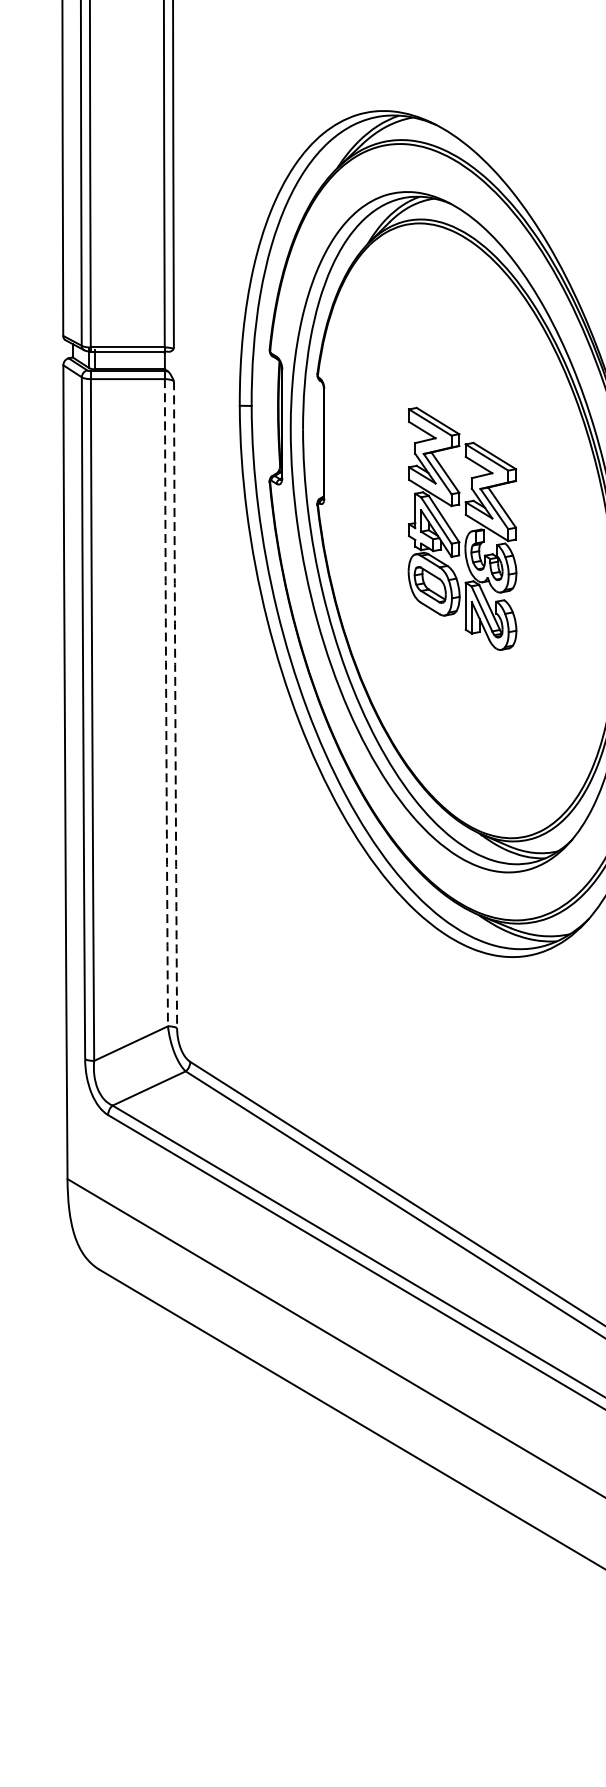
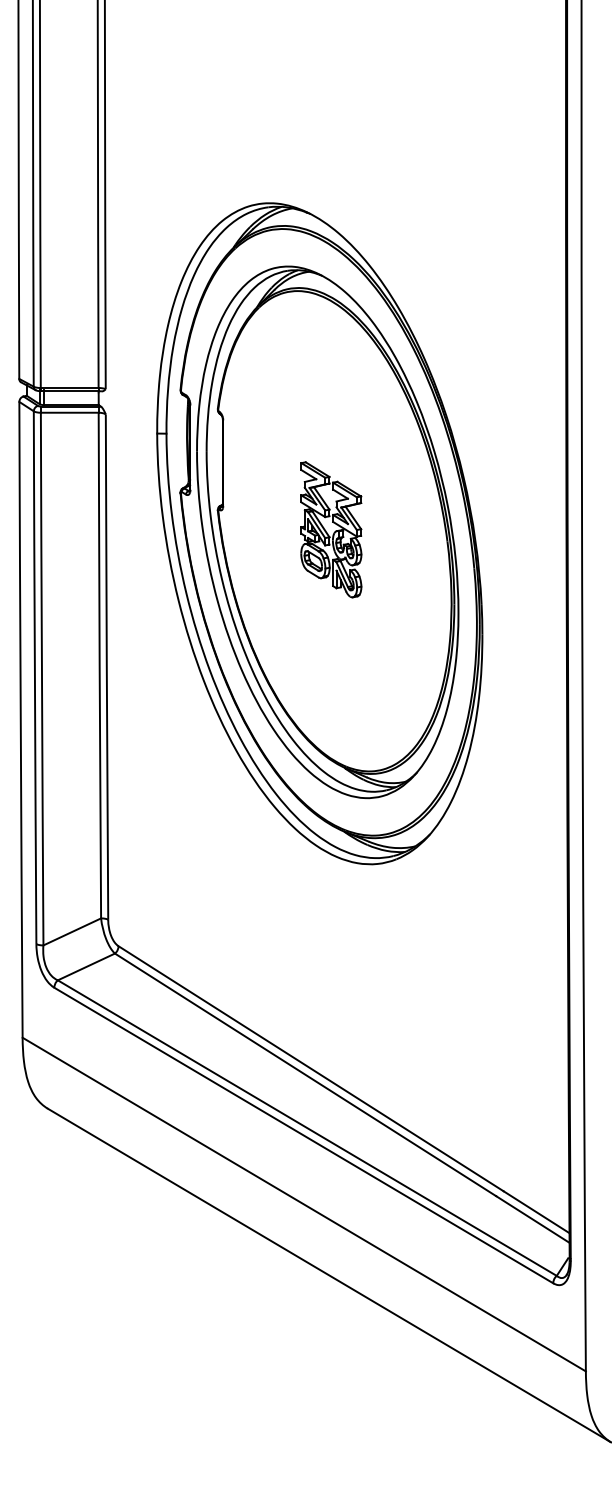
part: (462, 528) -> (331, 529), size x0.71
arc: (165, 702) -> (99, 665), dashed -> solid
arc: (174, 705) -> (106, 667), dashed -> solid

